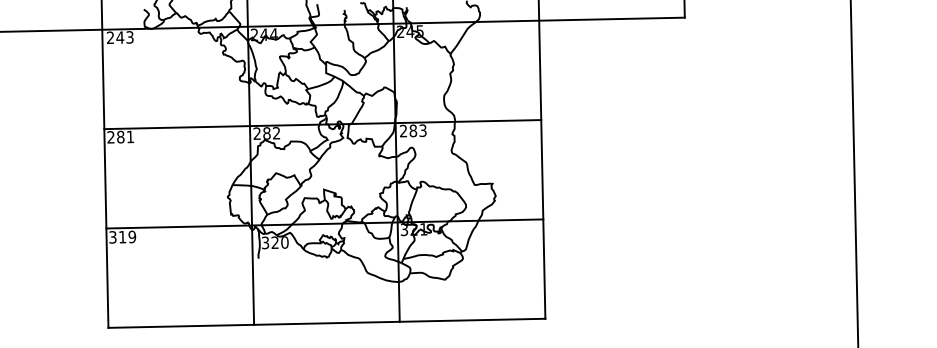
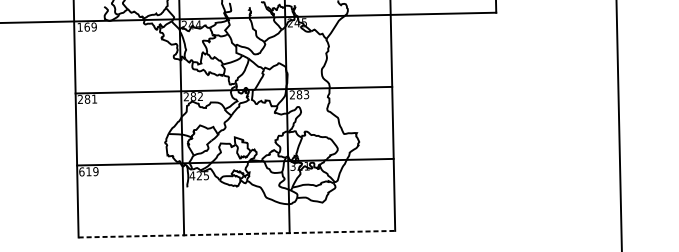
text: (119, 37) -> (86, 27), 243 -> 169
text: (112, 237) -> (81, 172), 319 -> 619
text: (274, 242) -> (198, 175), 320 -> 425
line: (326, 323) -> (236, 234), solid -> dashed

